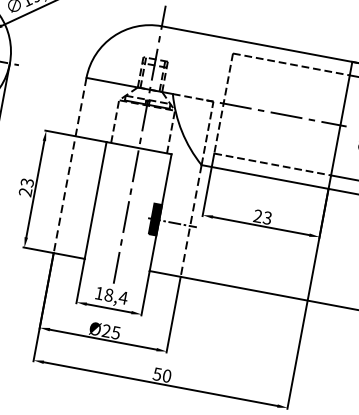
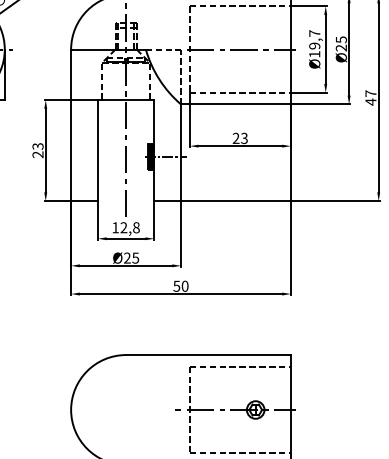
line: (70, 165) -> (71, 125), dashed -> solid
line: (191, 221) -> (181, 153), dashed -> solid
text: (116, 296) -> (130, 227), 18,4 -> 12,8

